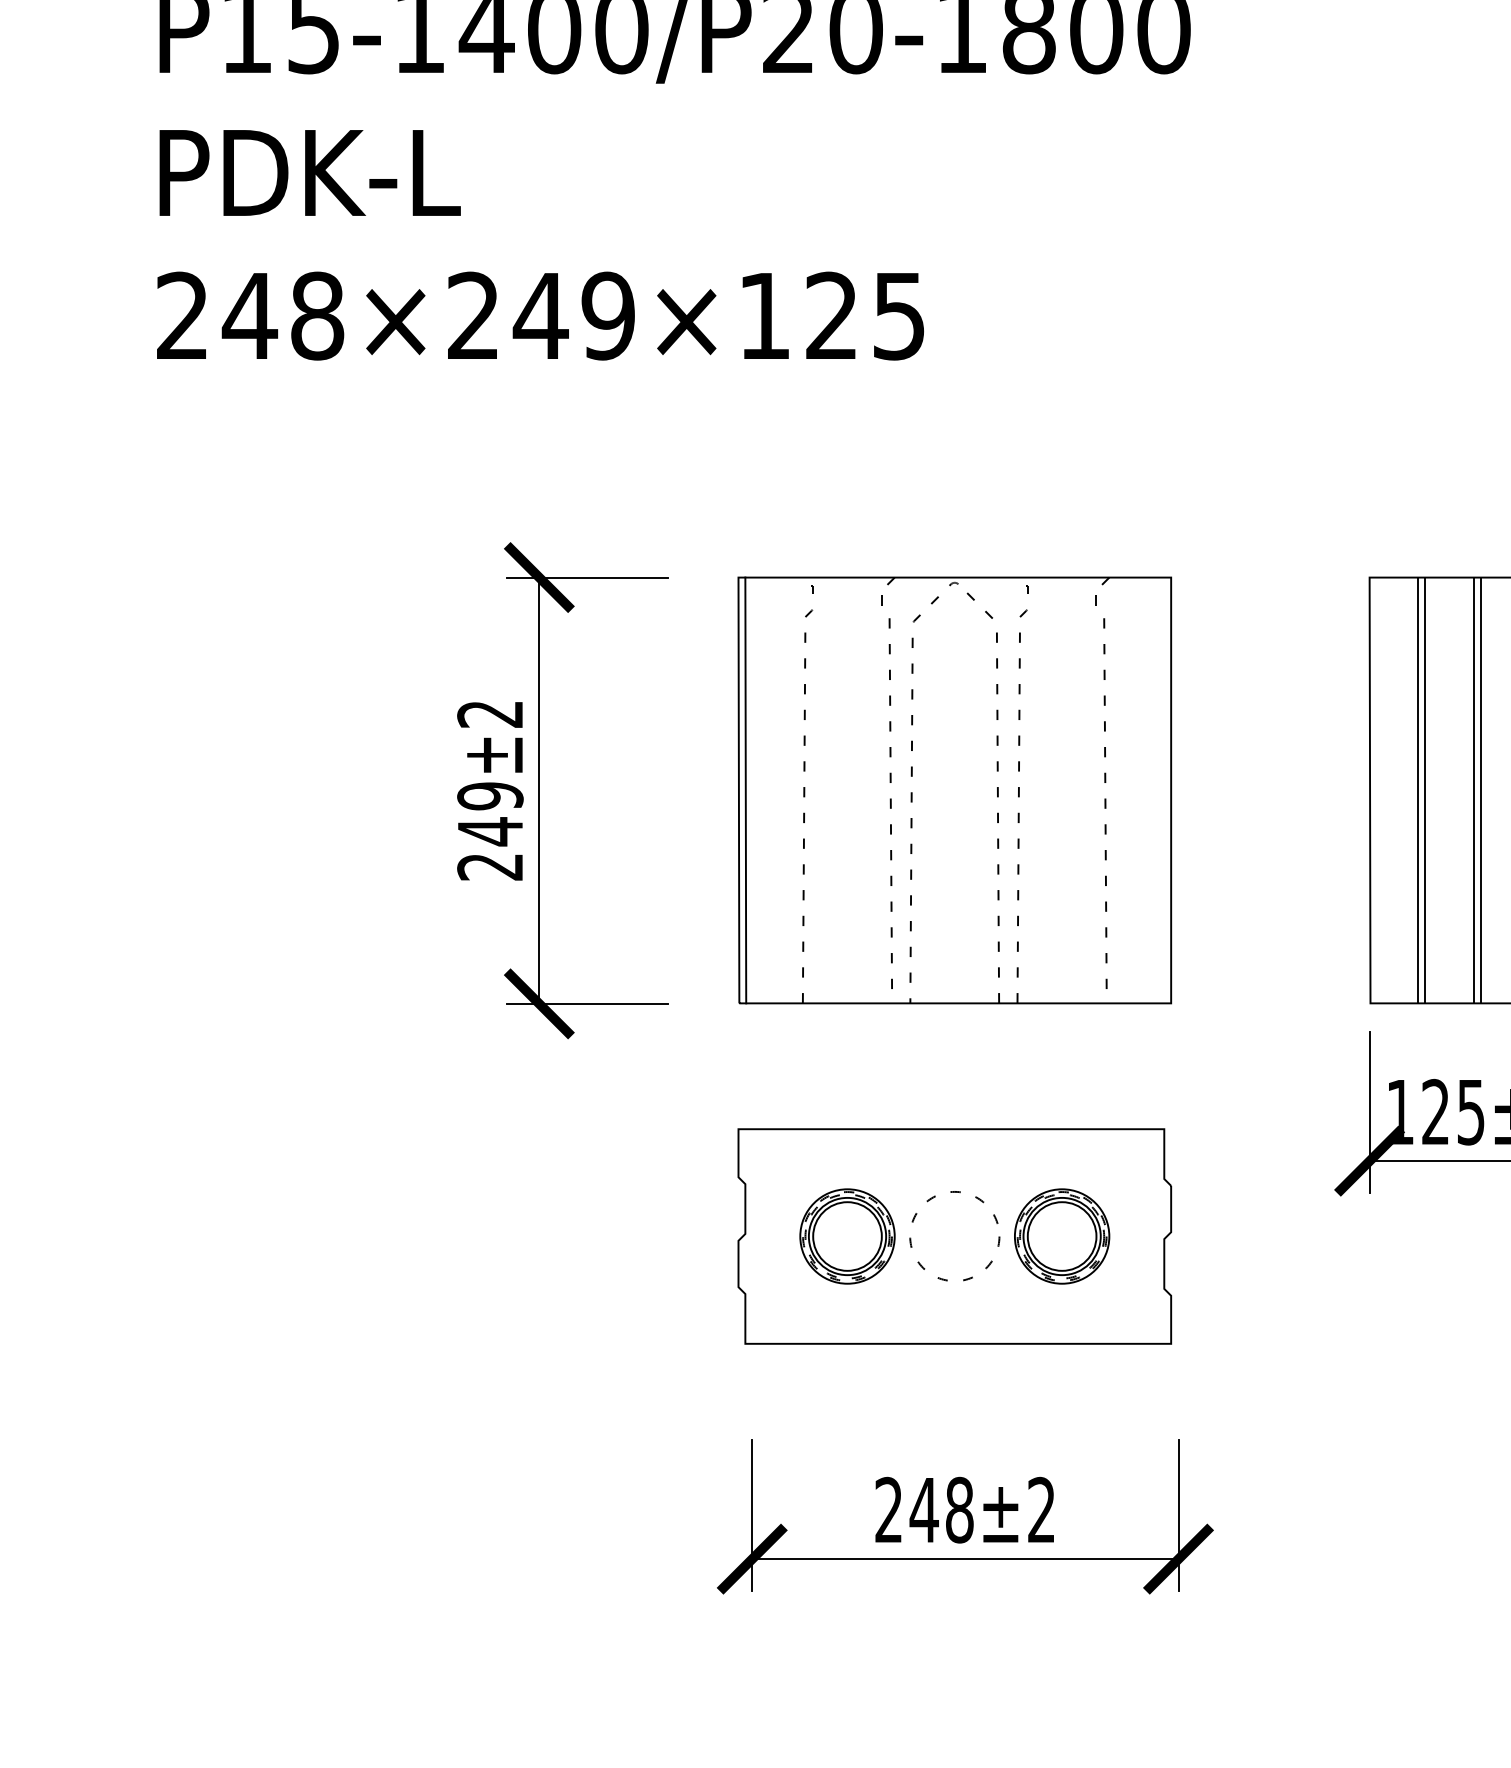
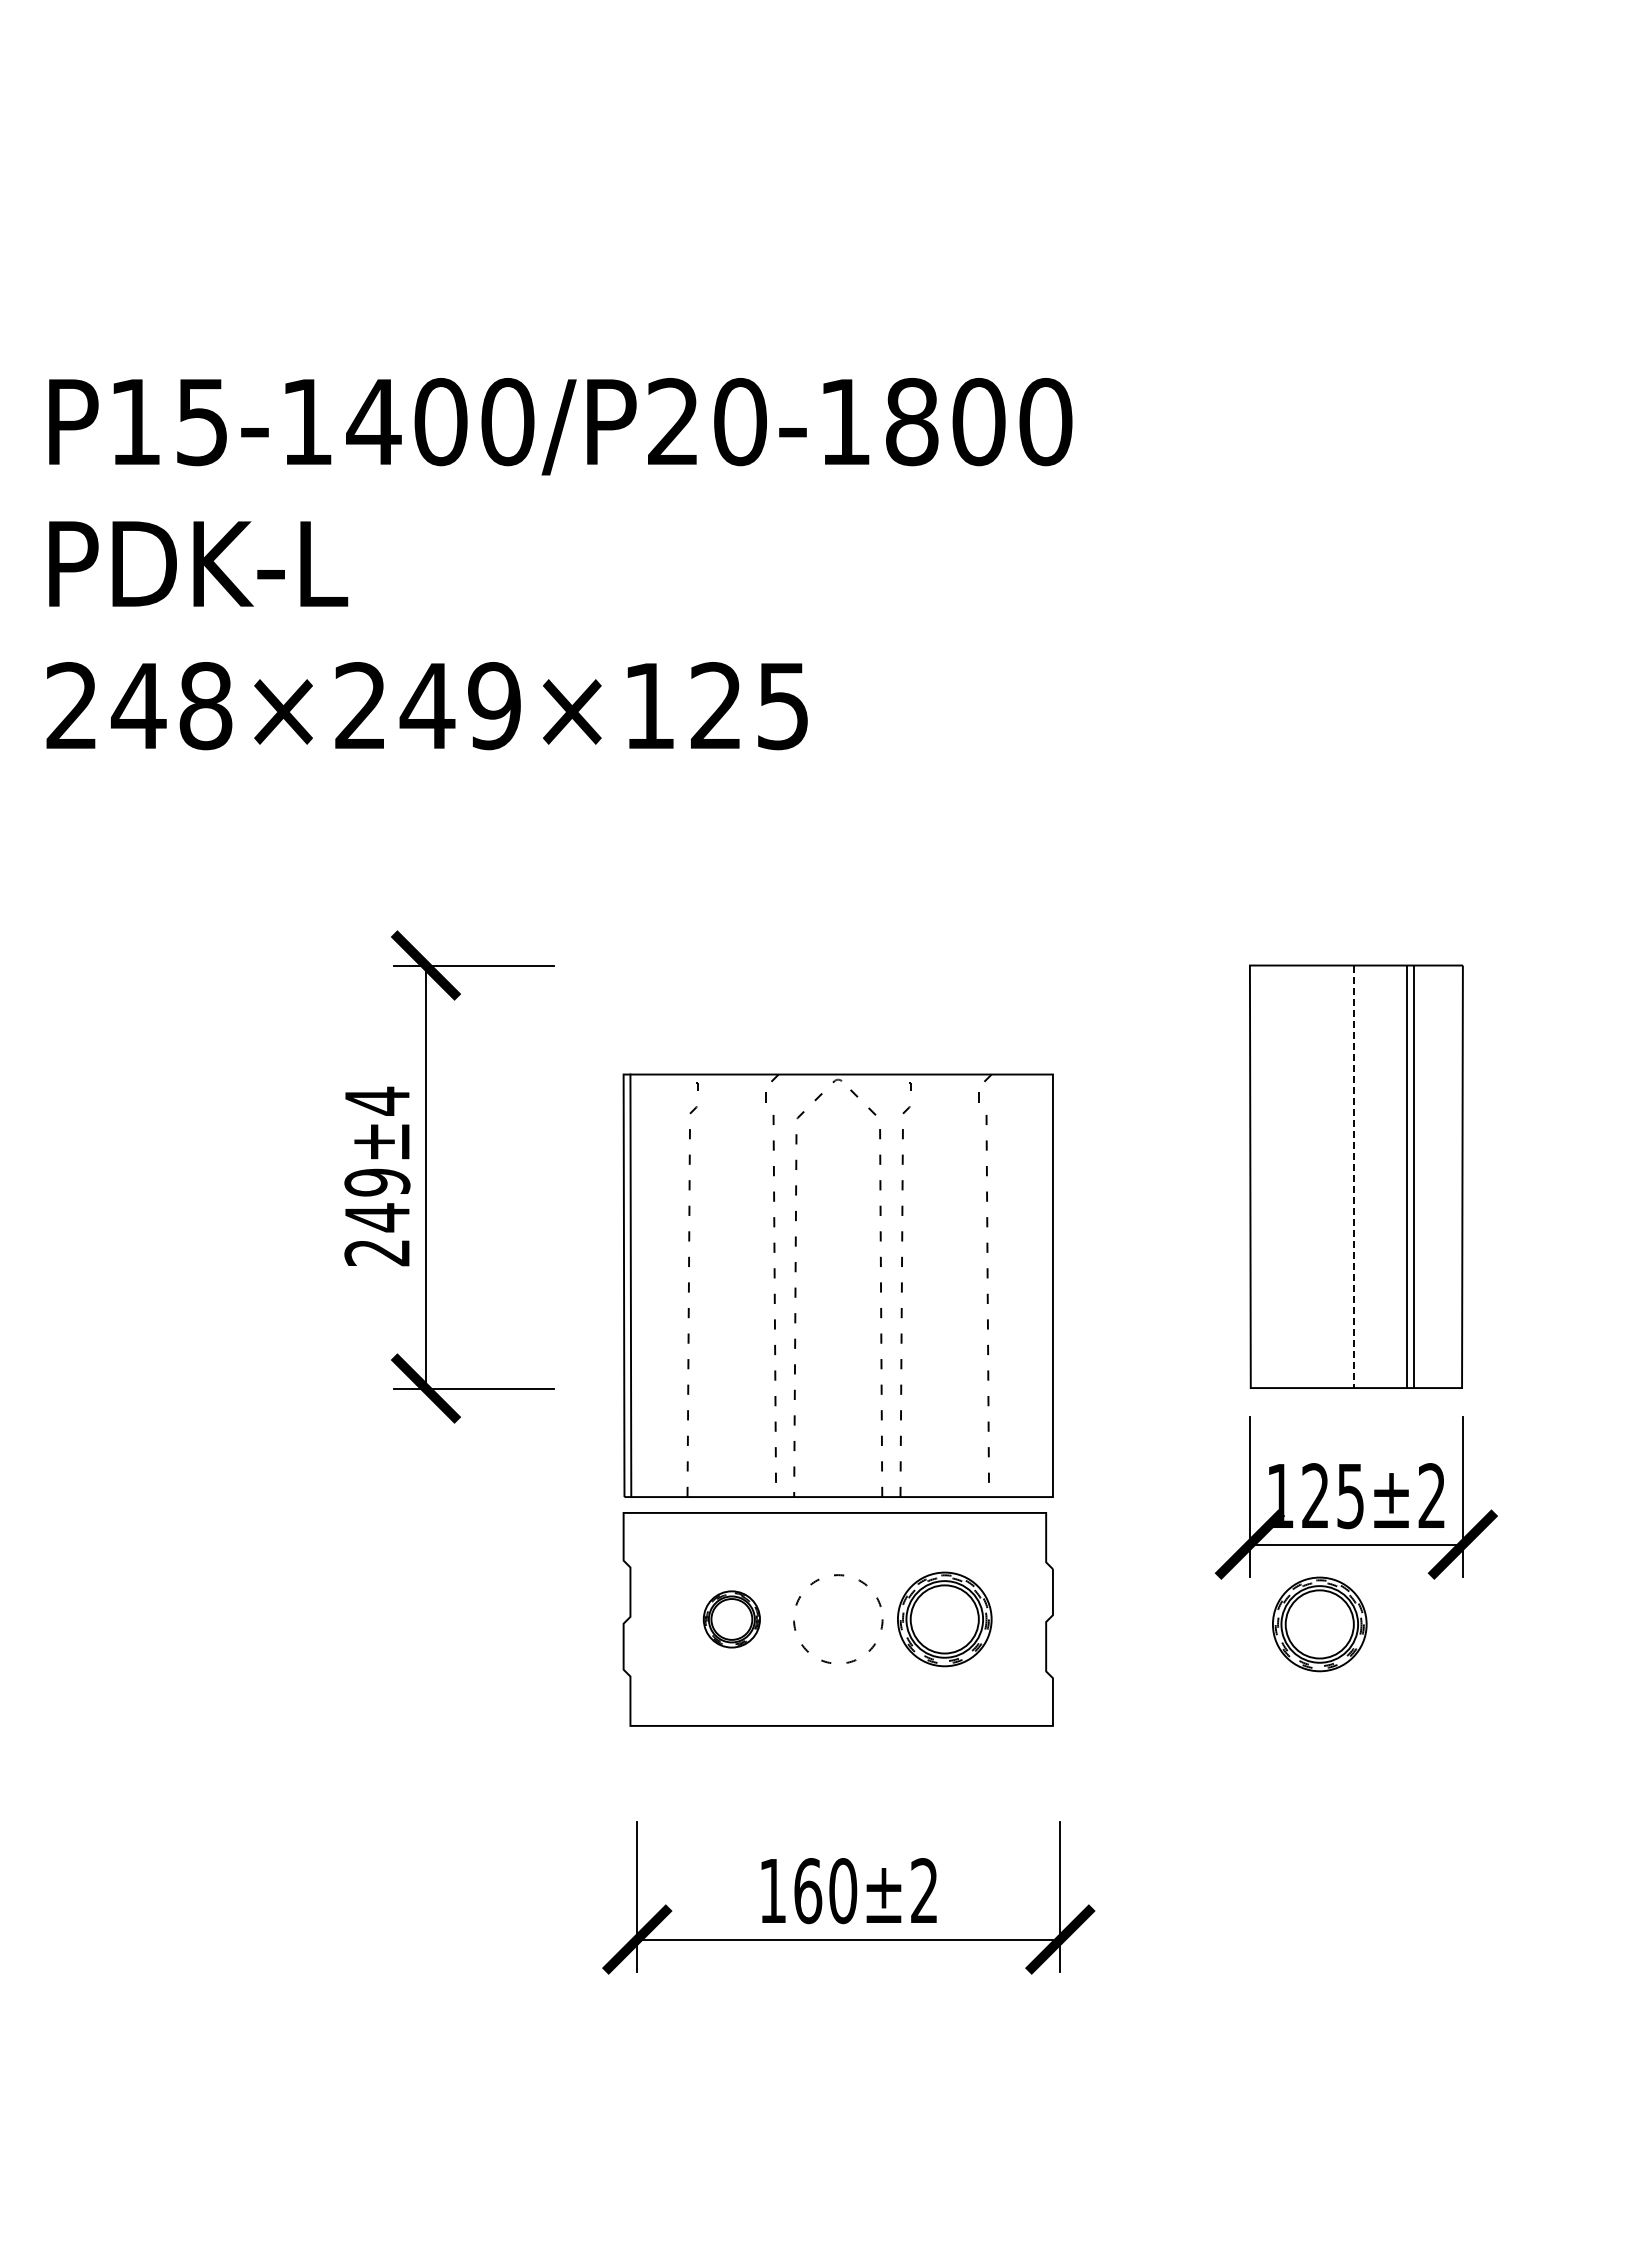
text: (489, 713) -> (376, 1100), 249±2 -> 249±4
part: (954, 790) -> (837, 1285), moved
line: (1417, 790) -> (1297, 1176), removed
line: (1424, 790) -> (1304, 1176), removed
line: (1481, 790) -> (1360, 1176), removed
line: (1473, 791) -> (1353, 1177), solid -> dashed
part: (847, 1236) -> (731, 1619), size x0.6
part: (1439, 1241) -> (1319, 1624), added
text: (924, 1510) -> (808, 1891), 248±2 -> 160±2

